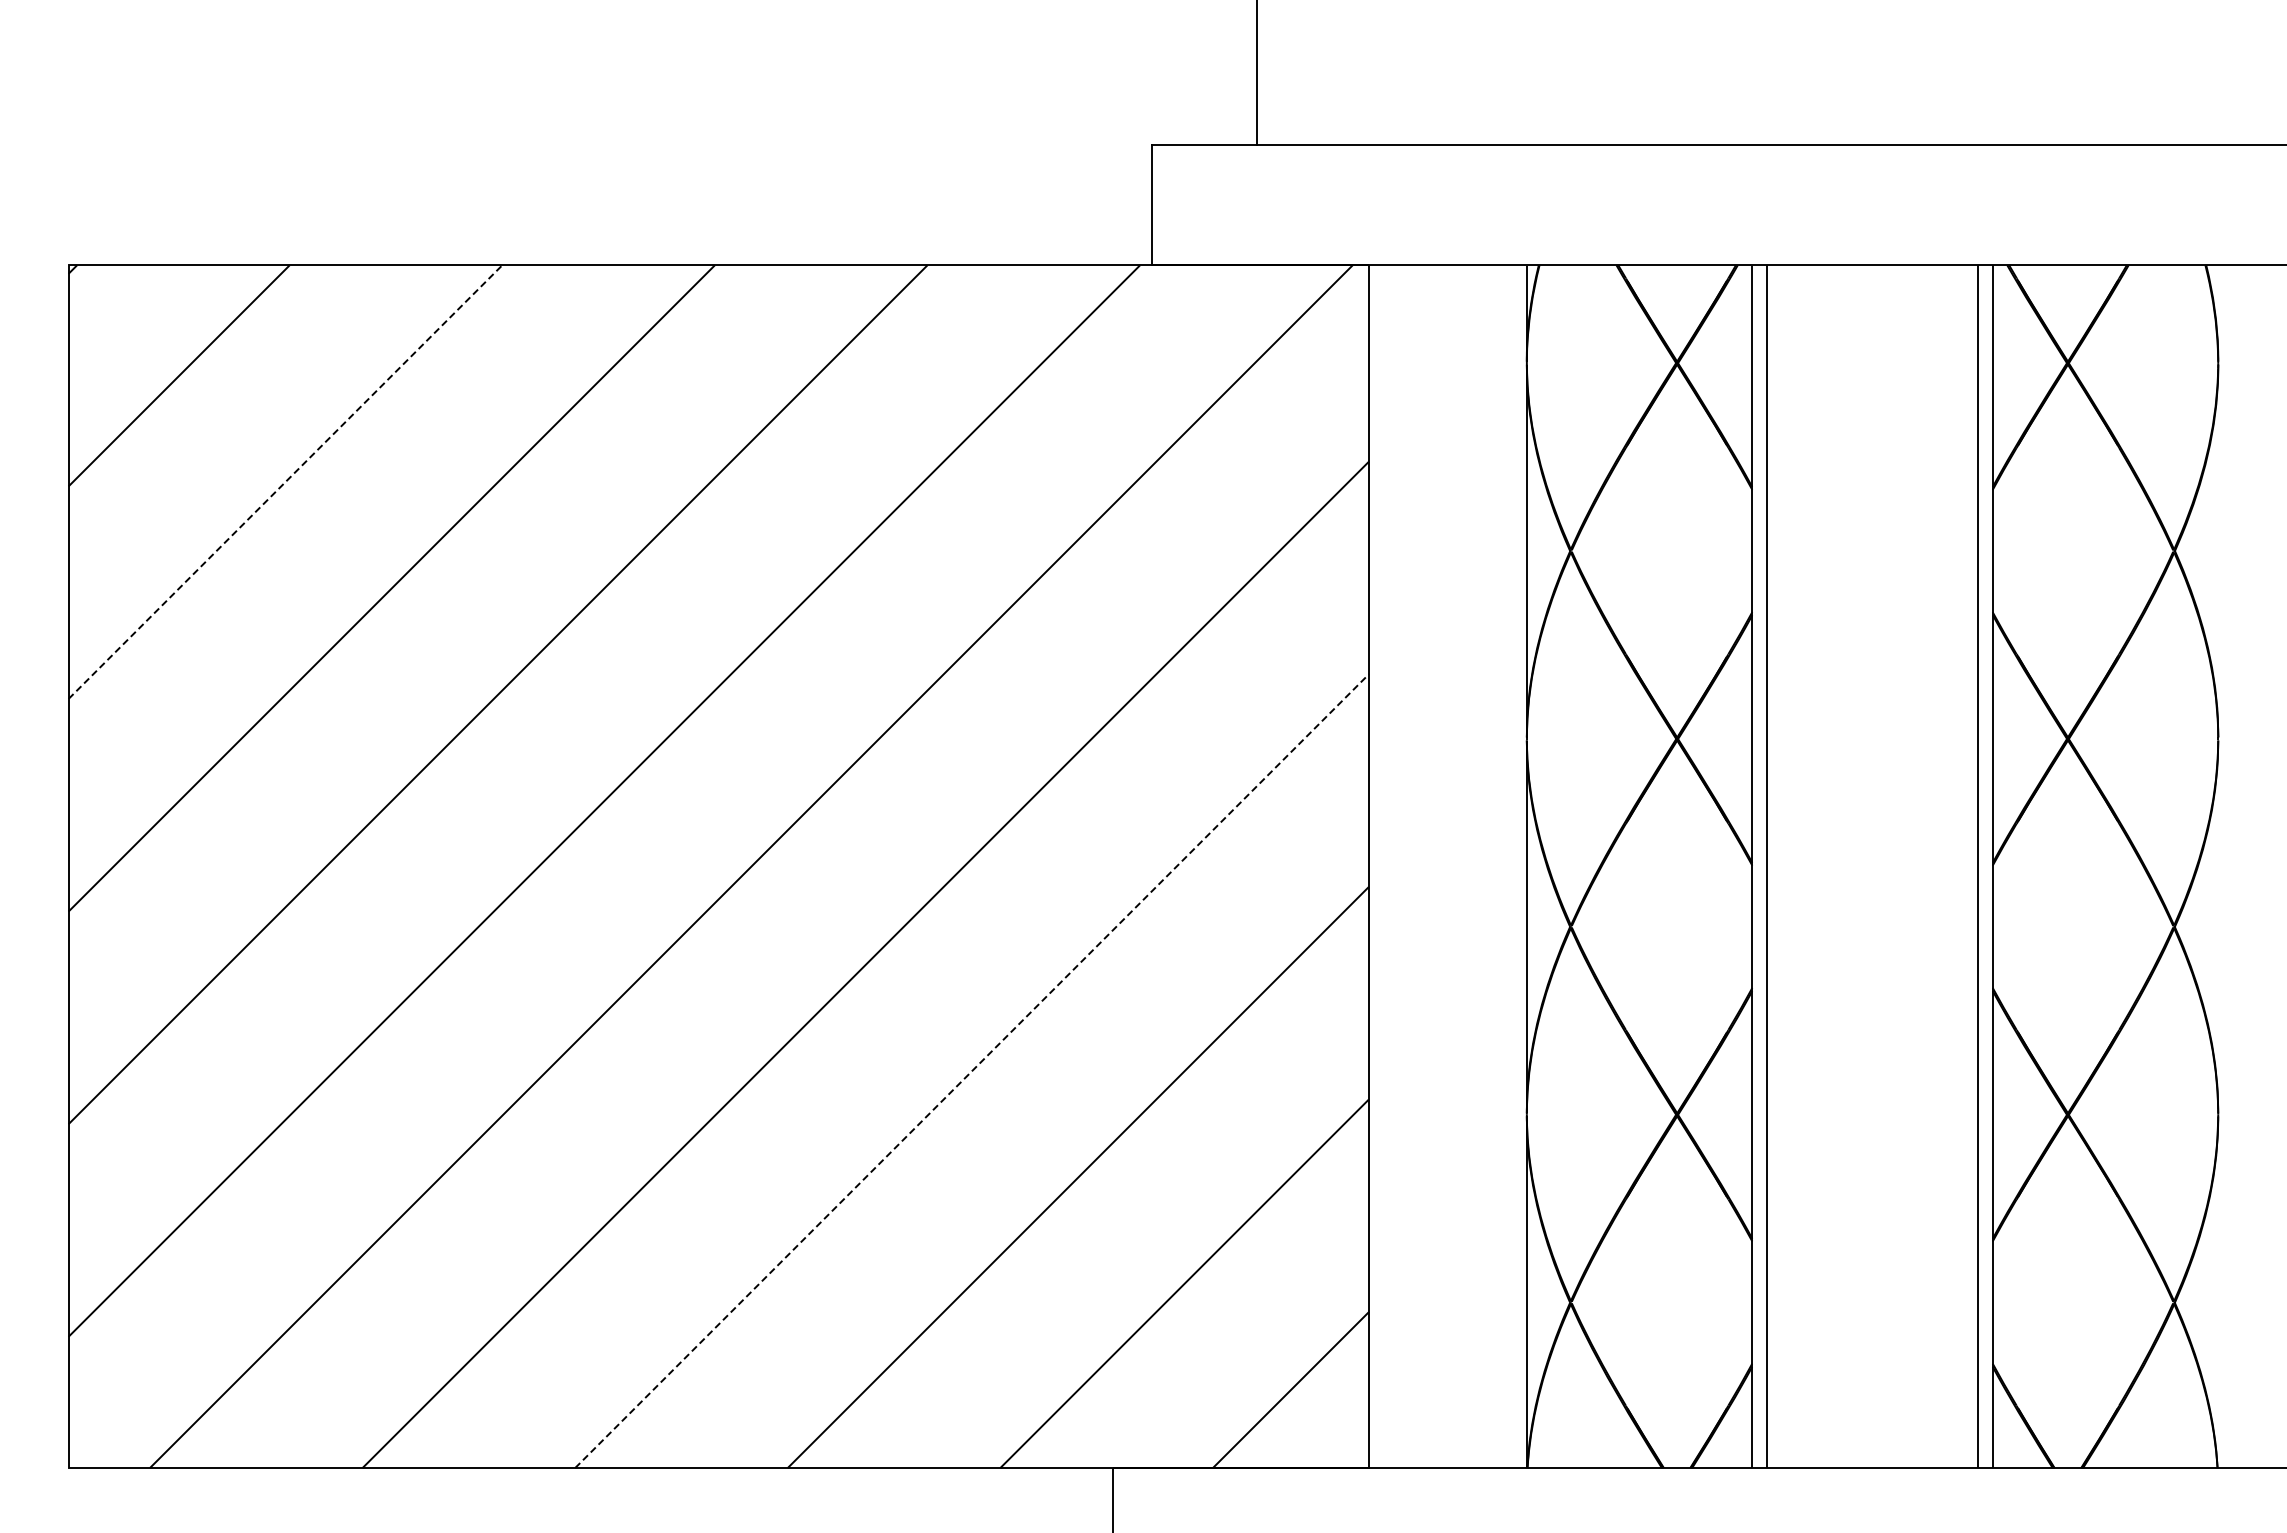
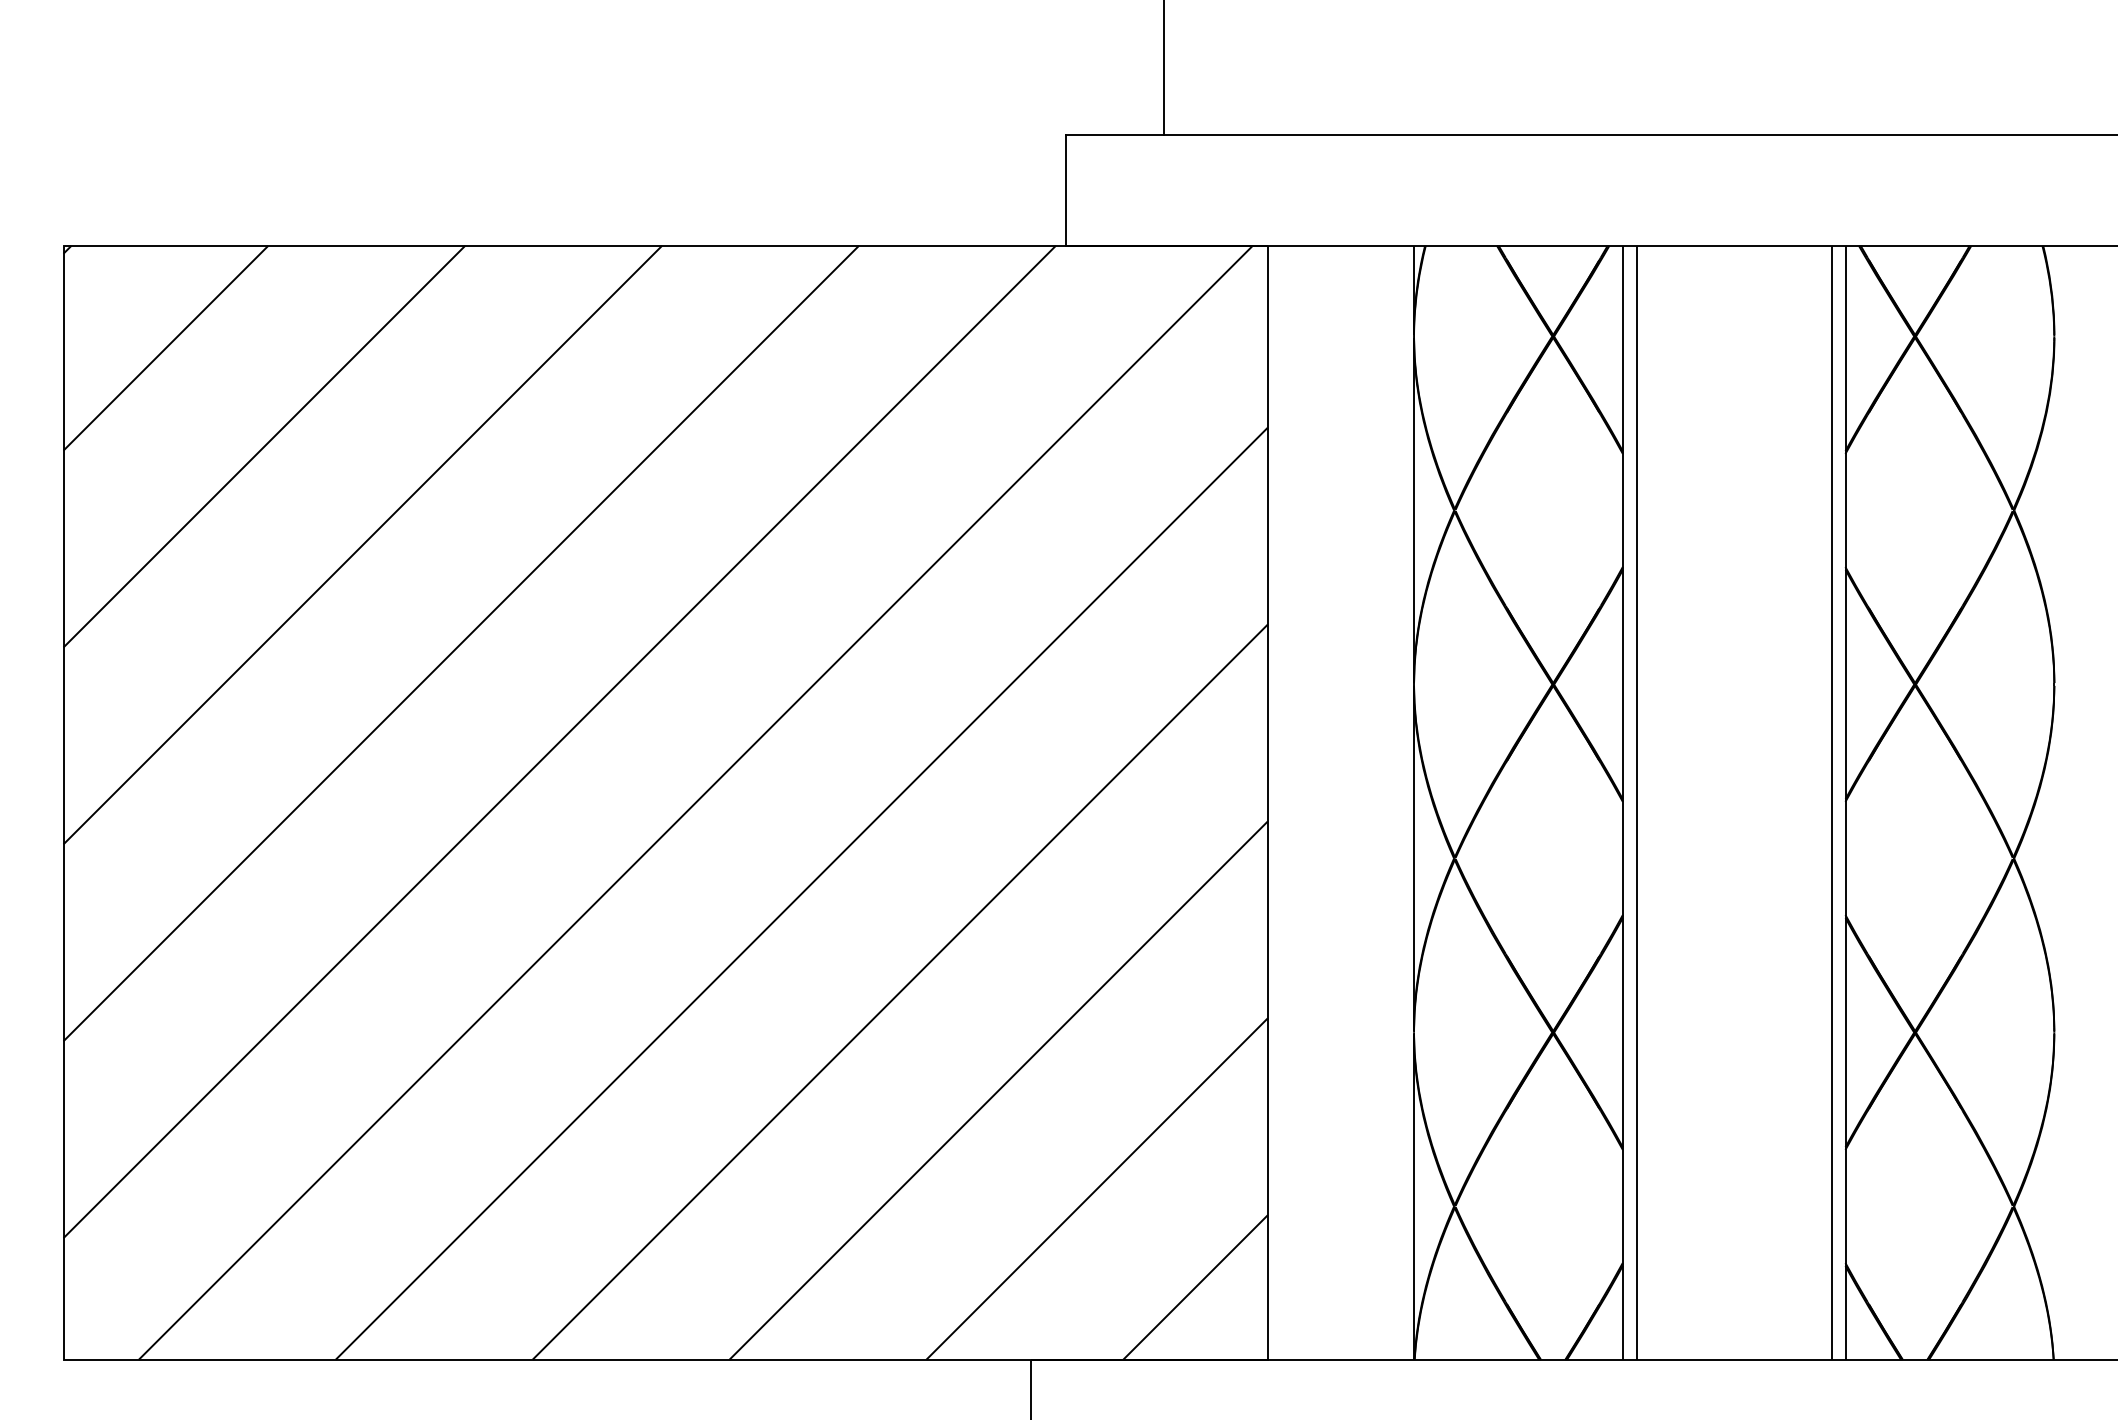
line: (285, 482) -> (264, 446), dashed -> solid
line: (972, 1070) -> (900, 991), dashed -> solid

